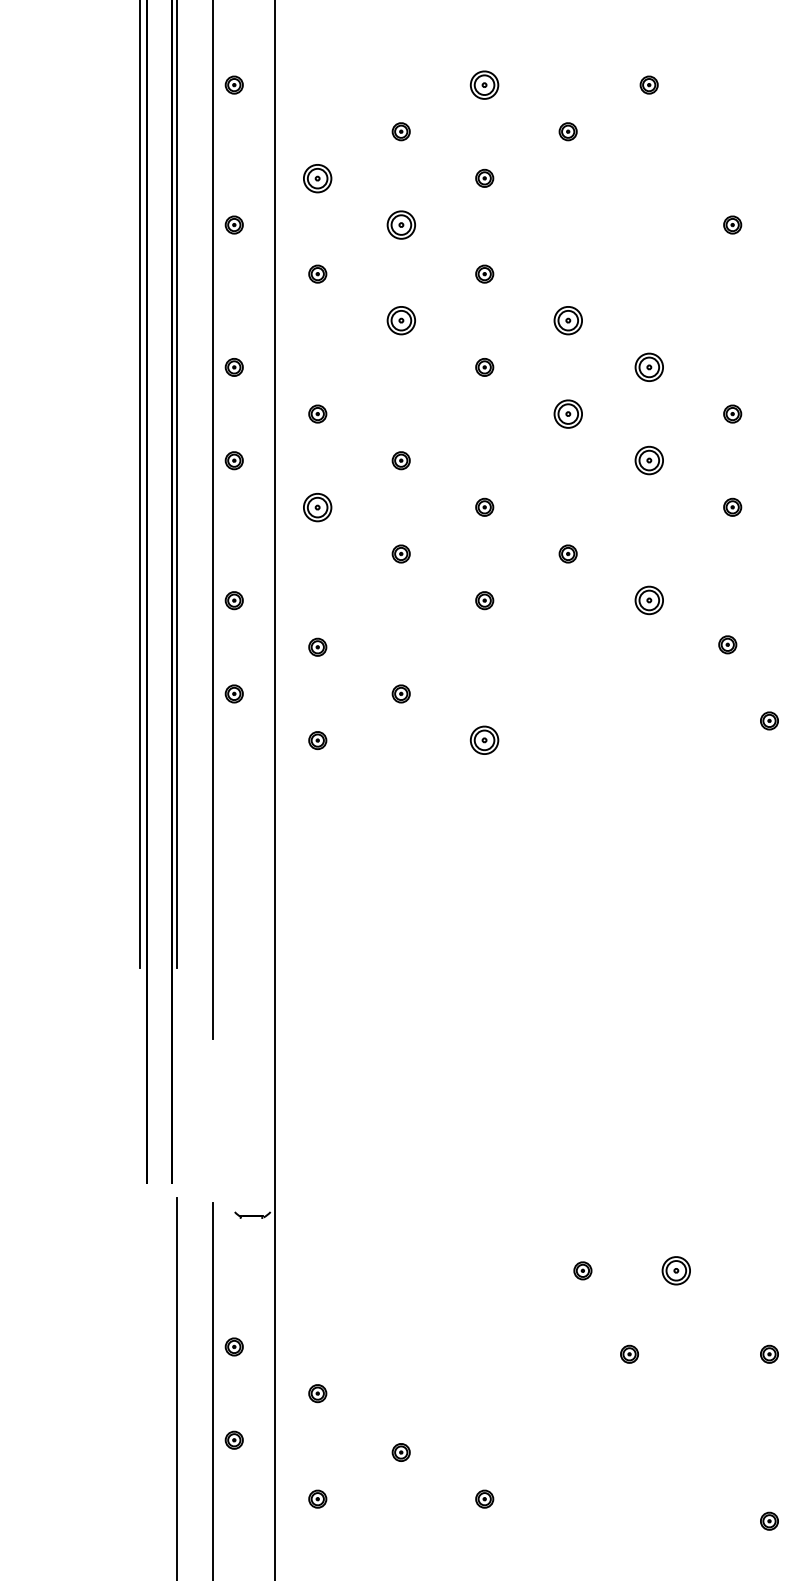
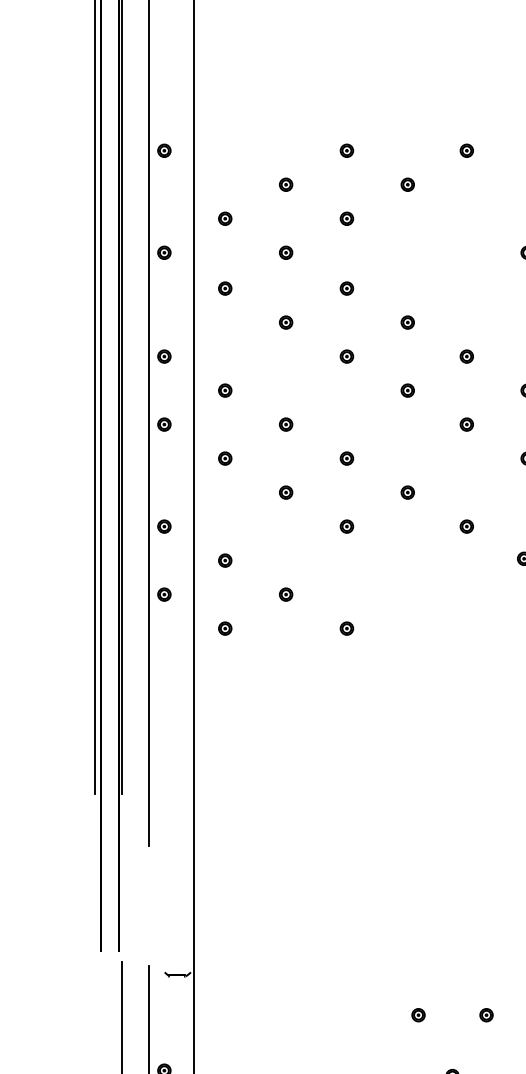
part: (484, 84) -> (346, 150), size x0.62
part: (317, 177) -> (225, 218), size x0.62
part: (400, 224) -> (285, 252), size x0.62
part: (400, 320) -> (285, 322), size x0.62
part: (567, 320) -> (407, 322), size x0.62
part: (648, 367) -> (466, 356), size x0.62
part: (567, 413) -> (407, 390), size x0.62
part: (648, 460) -> (466, 424), size x0.62
part: (317, 506) -> (225, 457), size x0.62
part: (648, 600) -> (466, 526), size x0.62
part: (484, 740) -> (346, 628), size x0.62
part: (675, 1270) -> (486, 1014), size x0.62

